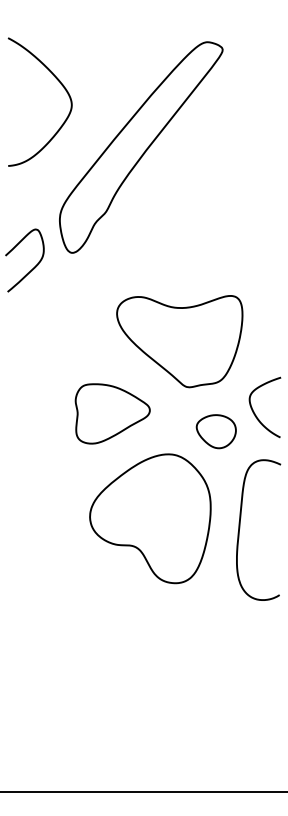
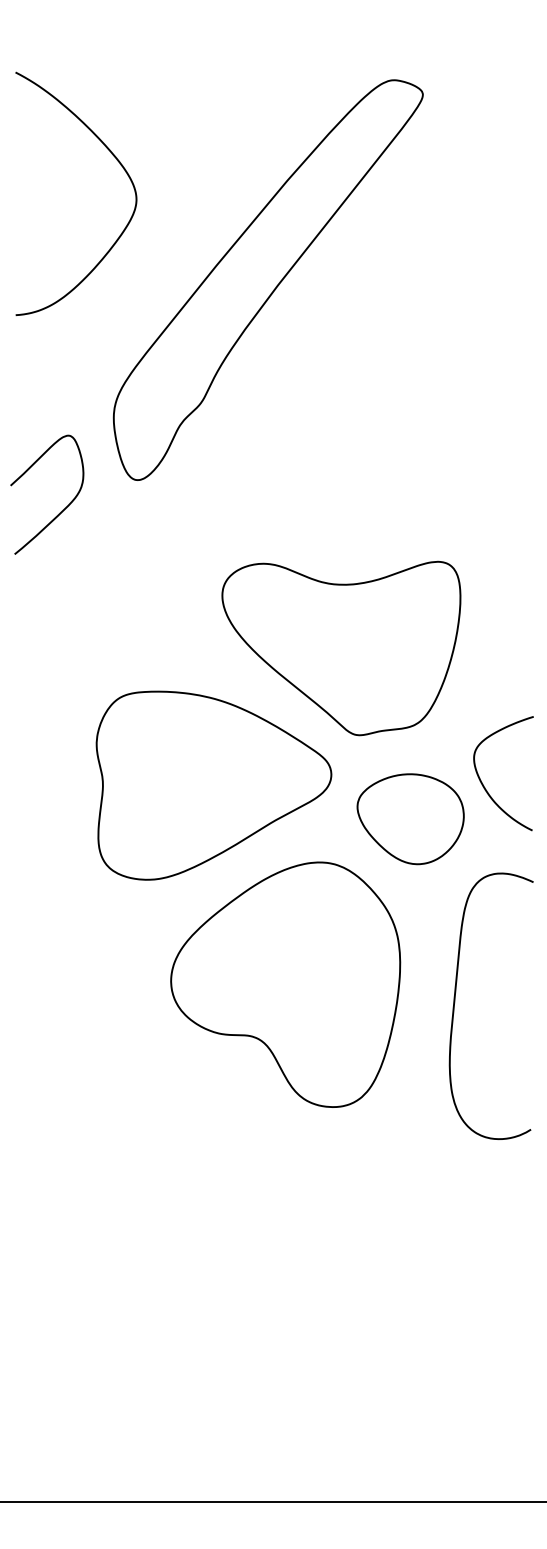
part: (112, 413) -> (213, 784), size x1.67
part: (216, 431) -> (411, 819), size x1.43

